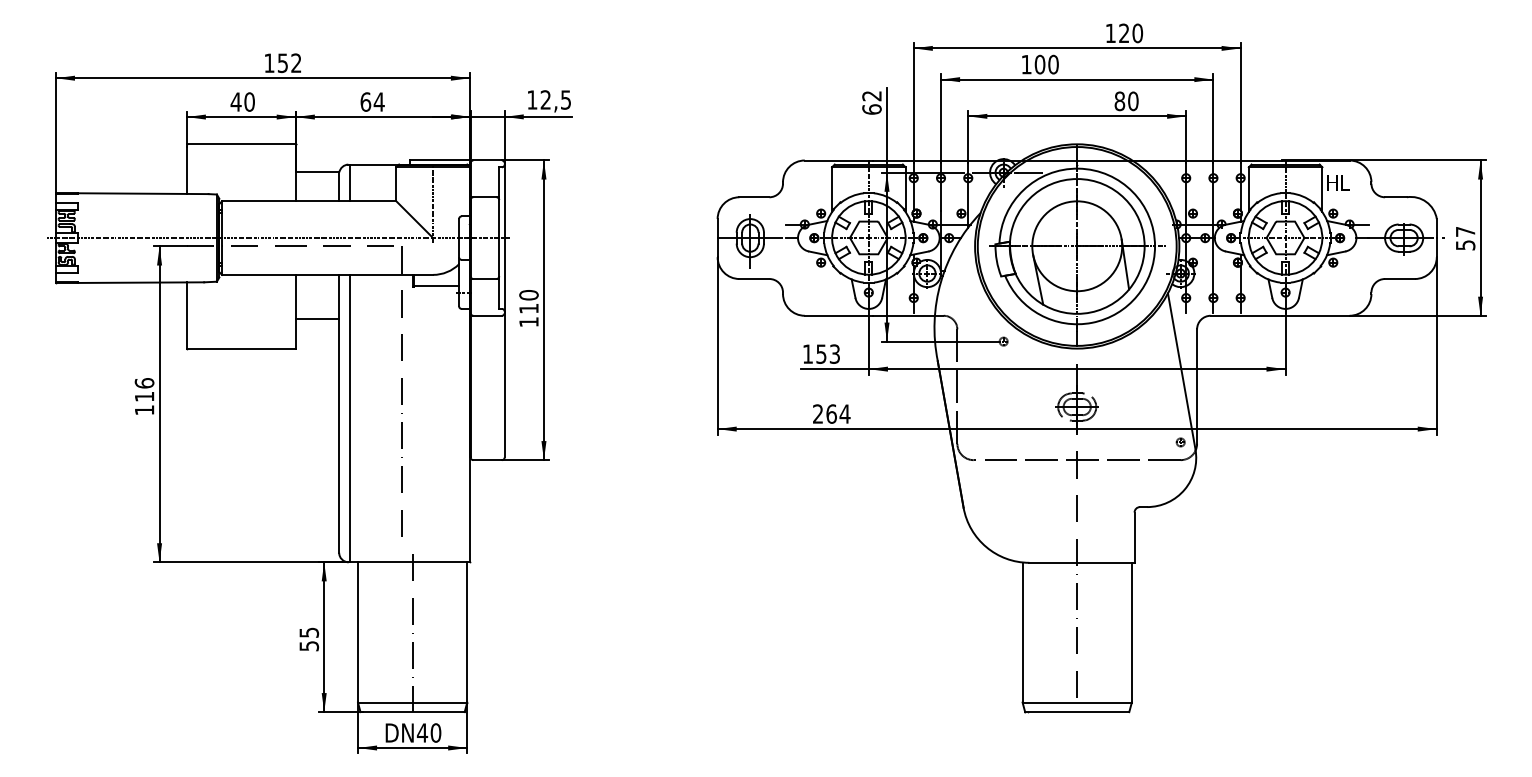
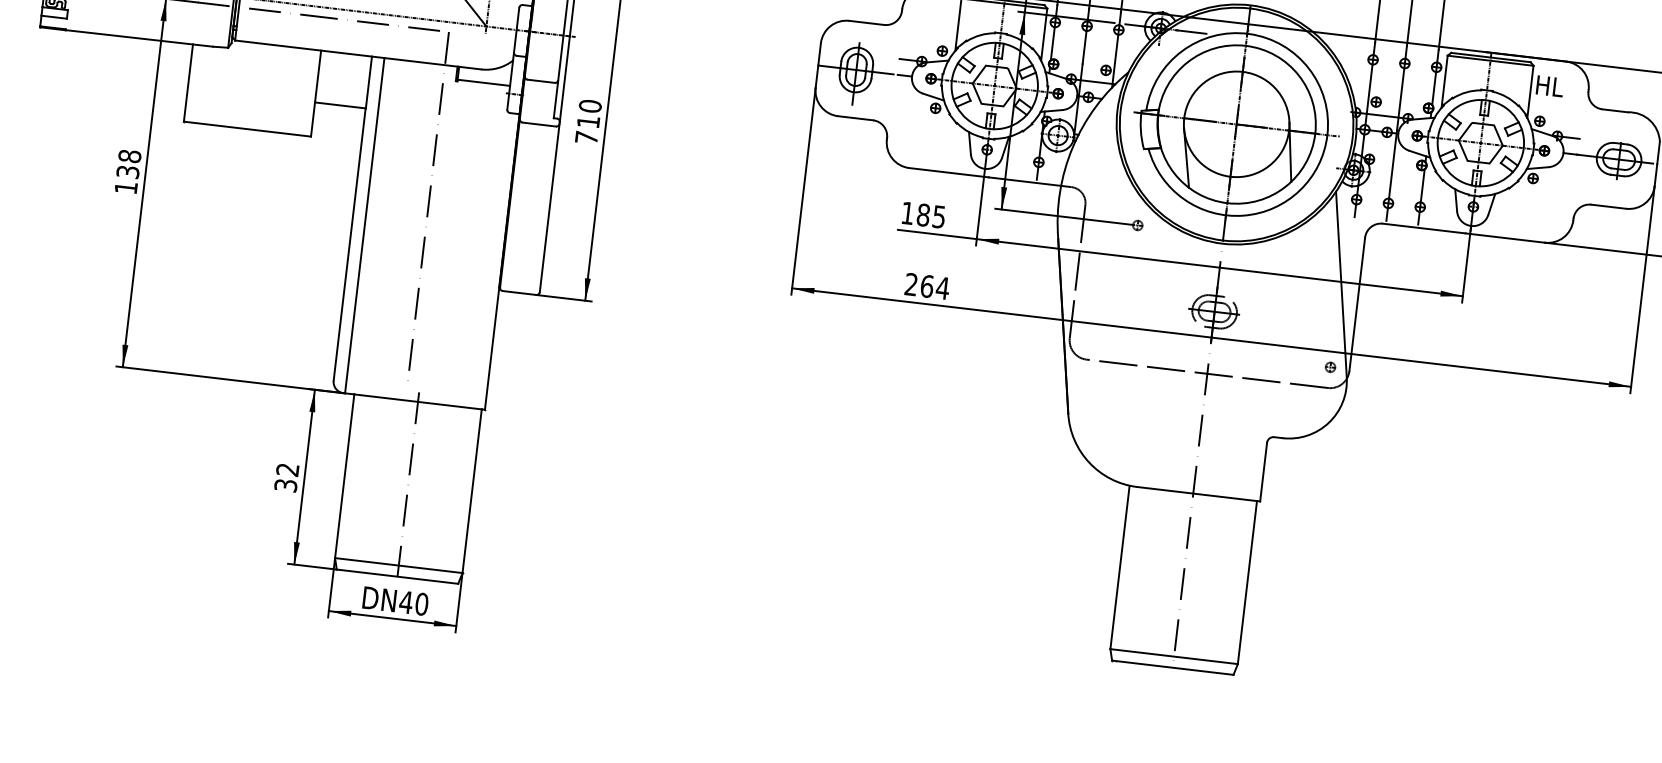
text: (528, 322) -> (586, 138), 110 -> 710
text: (827, 353) -> (930, 215), 153 -> 185
text: (144, 389) -> (128, 163), 116 -> 138
text: (309, 638) -> (287, 476), 55 -> 32

